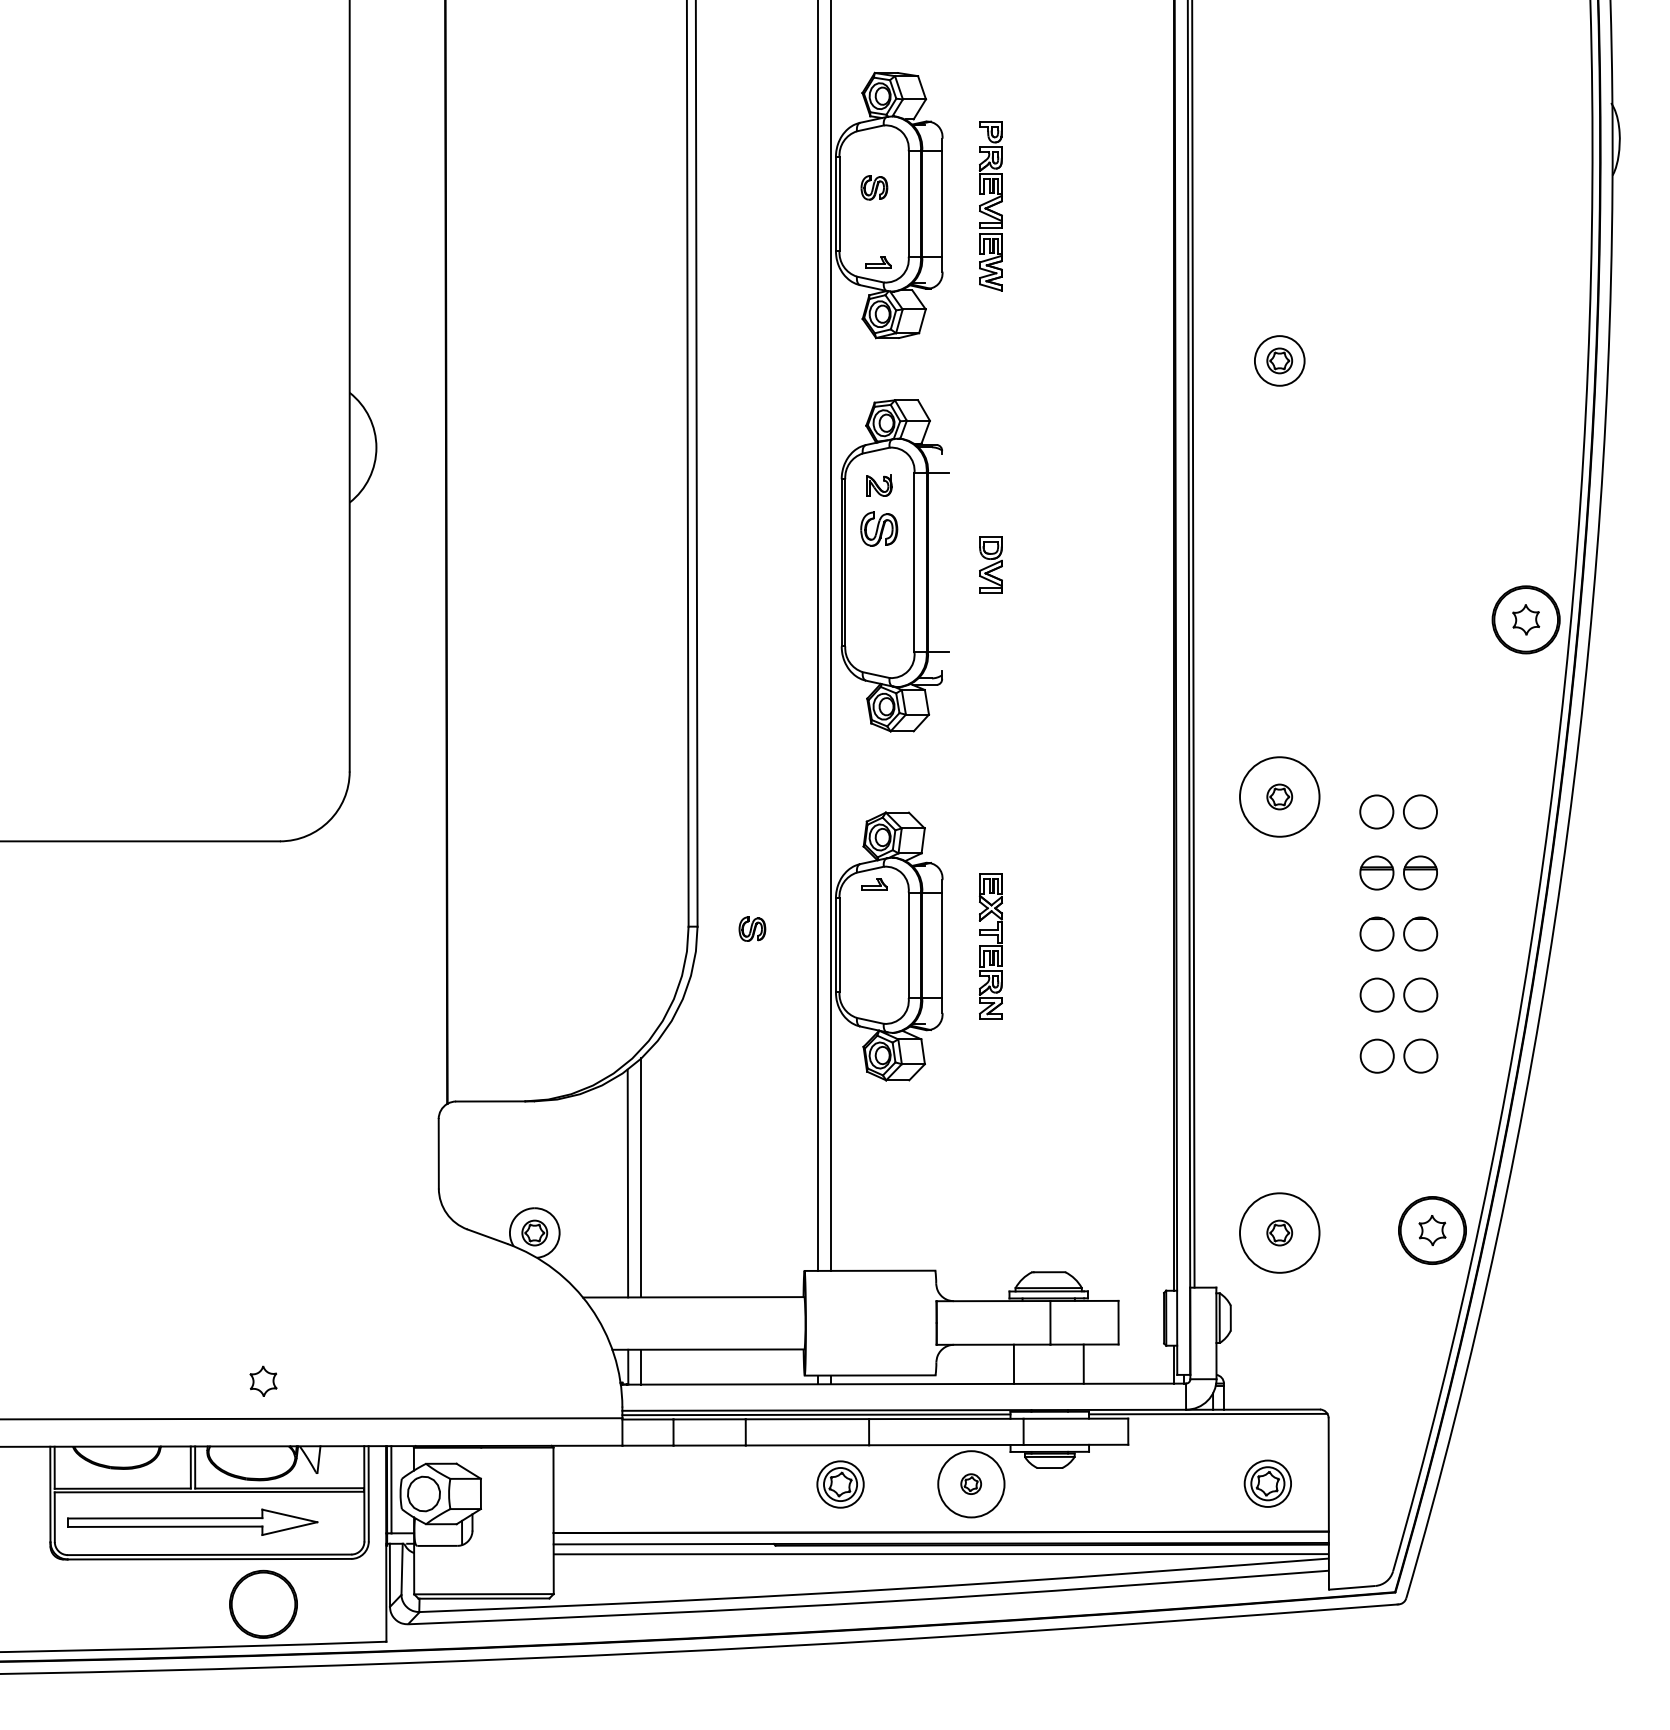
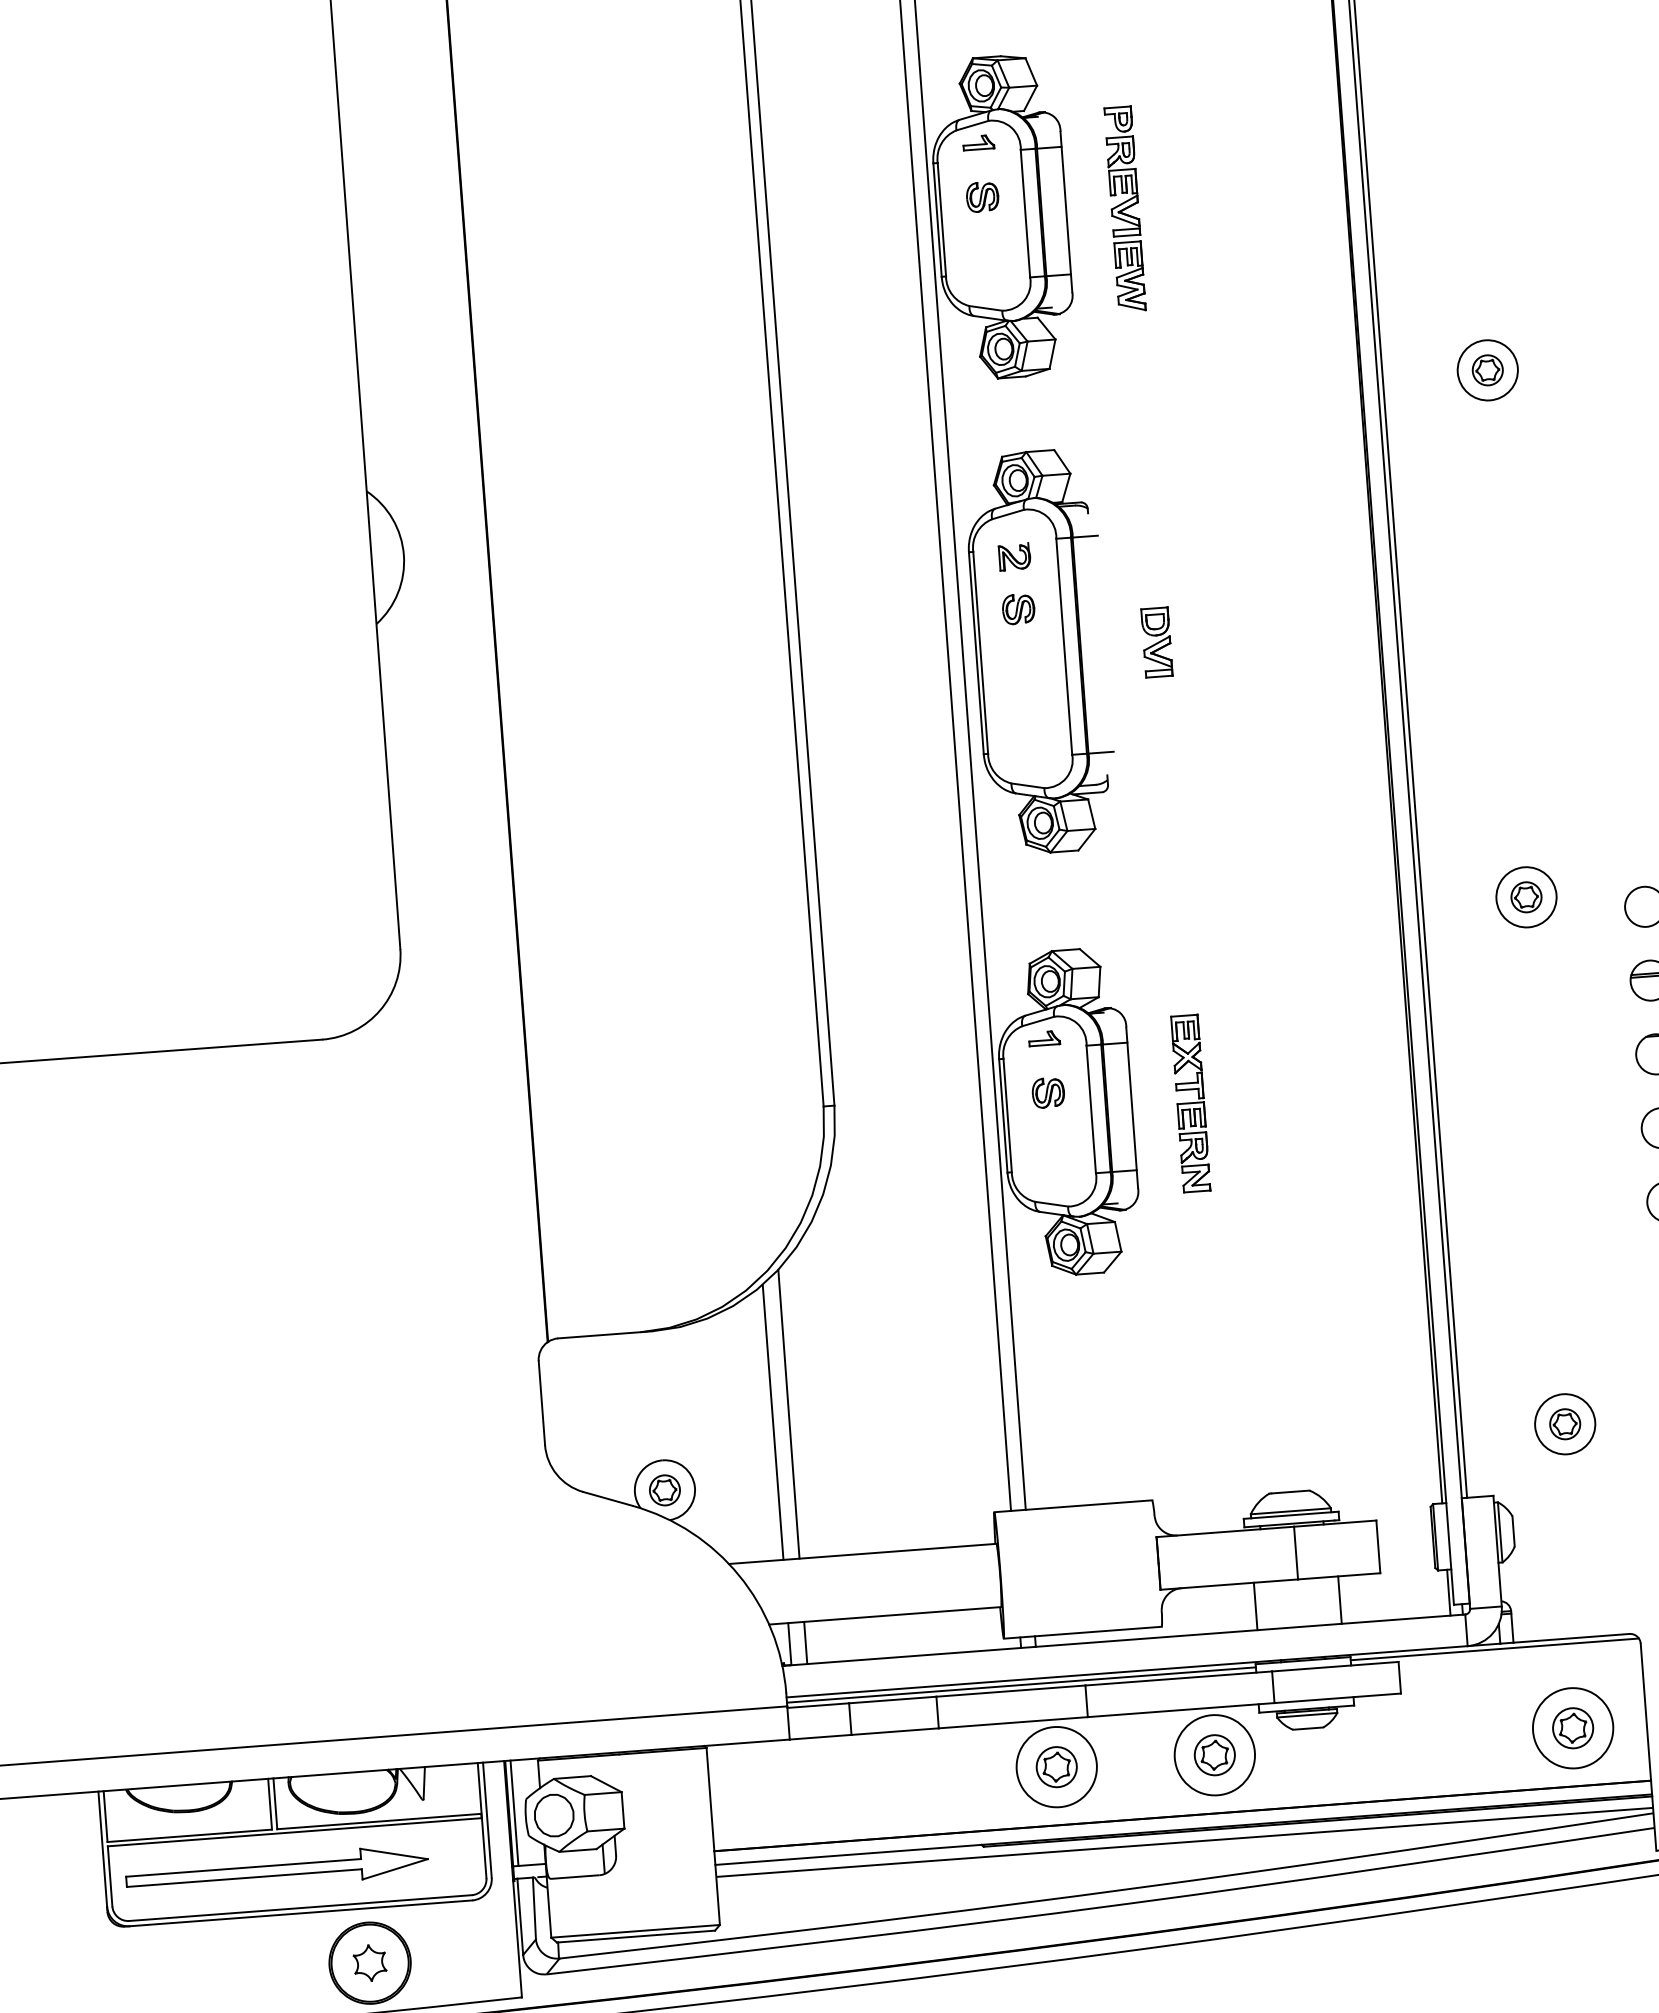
part: (878, 262) -> (978, 142), moved
part: (878, 529) -> (1017, 609), size x0.71
circle: (1279, 796) -> (1526, 896), size x0.62
part: (752, 928) -> (1048, 1092), moved
circle: (1279, 1232) -> (1564, 1423), size x0.62
part: (263, 1380) -> (369, 1962), moved
part: (970, 1483) -> (1213, 1754), size x1.67
circle: (1267, 1483) -> (1572, 1727), size x1.43
circle: (840, 1484) -> (1056, 1767), size x1.43

